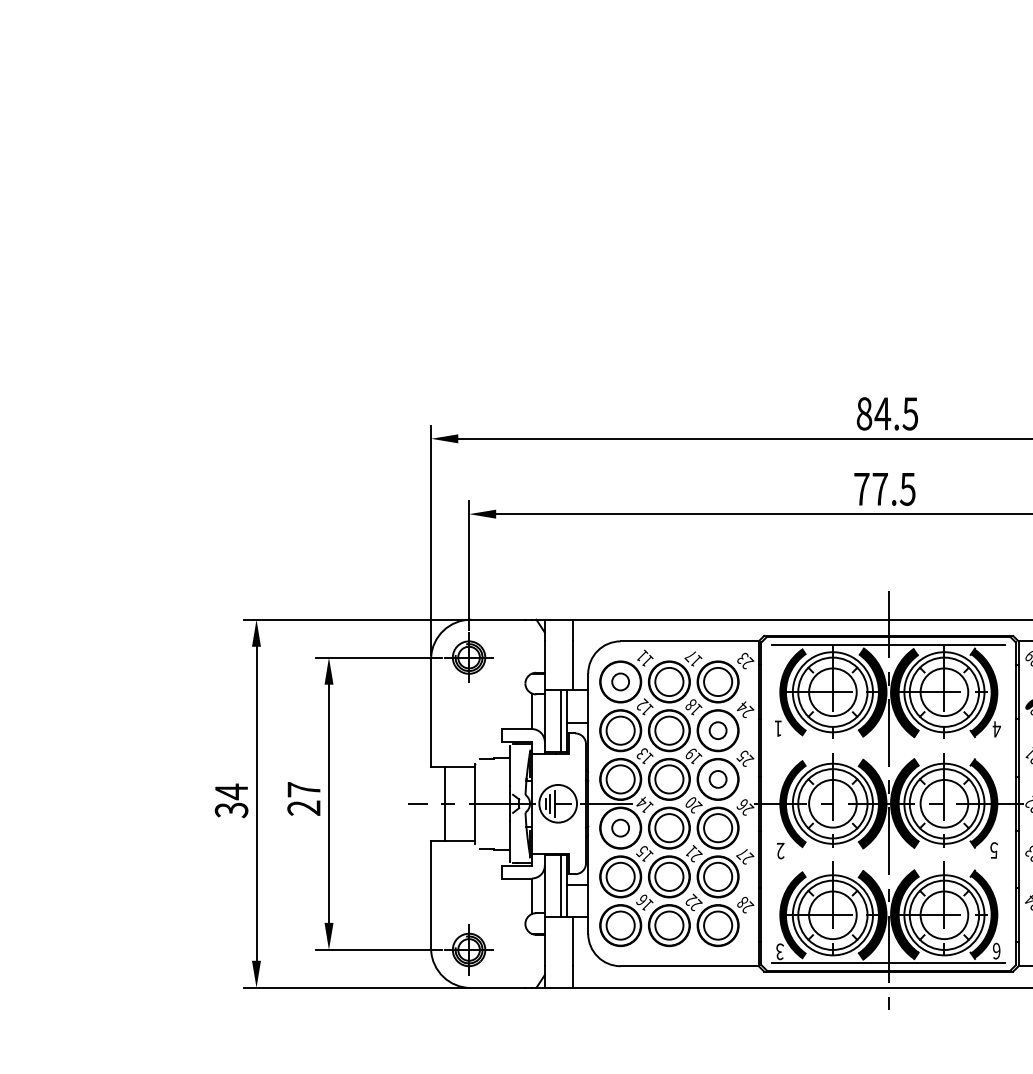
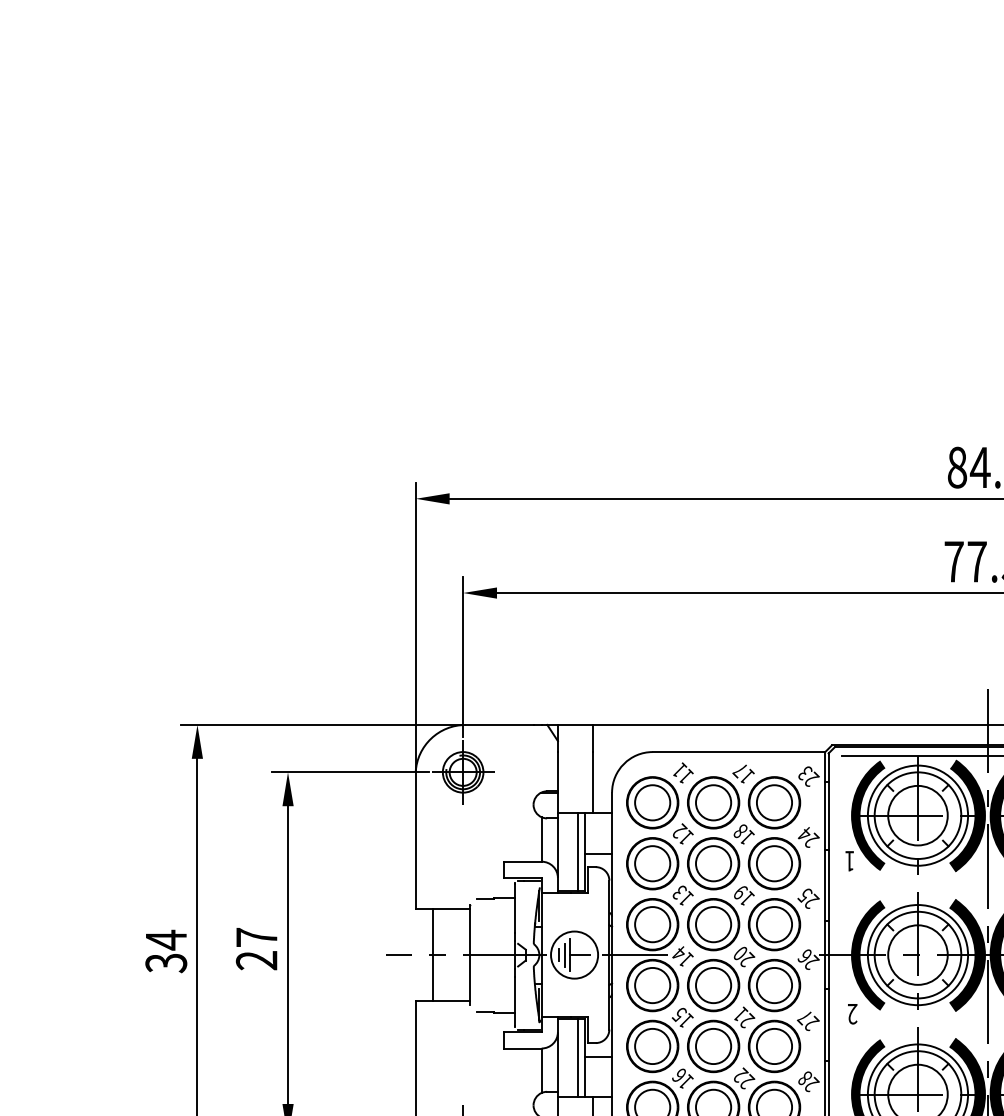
circle: (620, 681) -> (652, 802), size x1.67
circle: (718, 730) -> (774, 863), size x1.67
circle: (718, 779) -> (774, 924), size x1.67
circle: (620, 828) -> (652, 985), size x1.67

